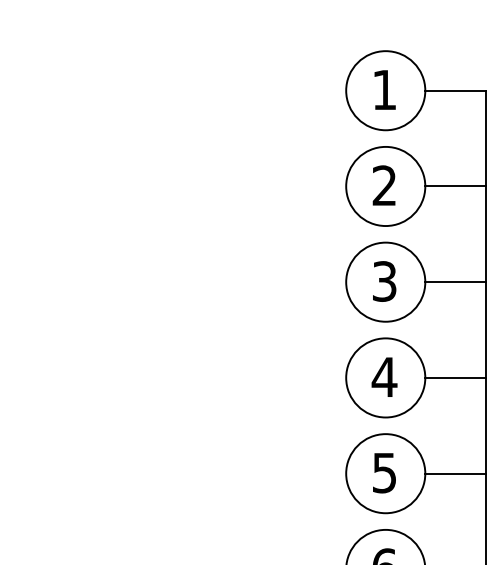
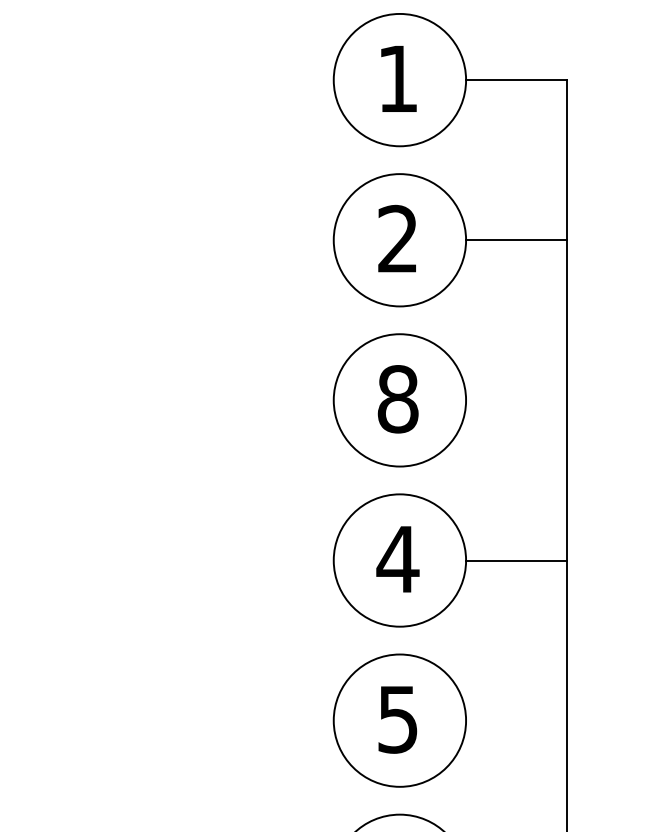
text: (384, 281) -> (397, 399), 3 -> 8
line: (455, 282) -> (516, 400), removed
line: (455, 473) -> (516, 720), removed

